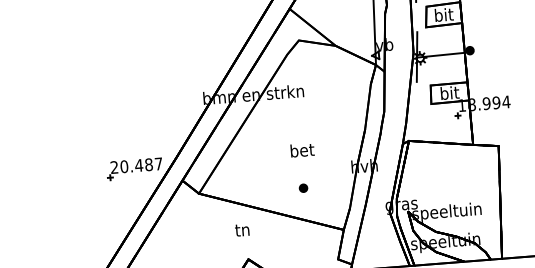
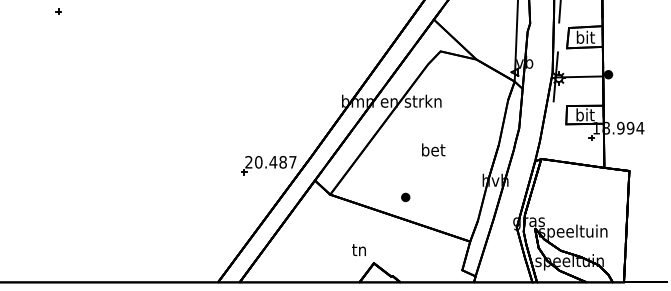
text: (302, 149) -> (433, 149), moved
part: (303, 188) -> (405, 197), moved
text: (241, 229) -> (358, 249), moved

